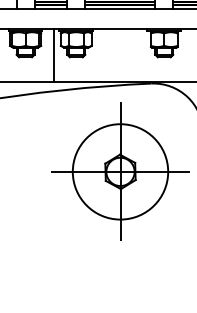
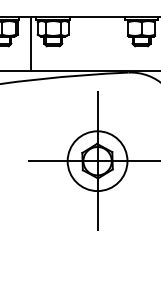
circle: (120, 171) -> (97, 160), size x0.62

